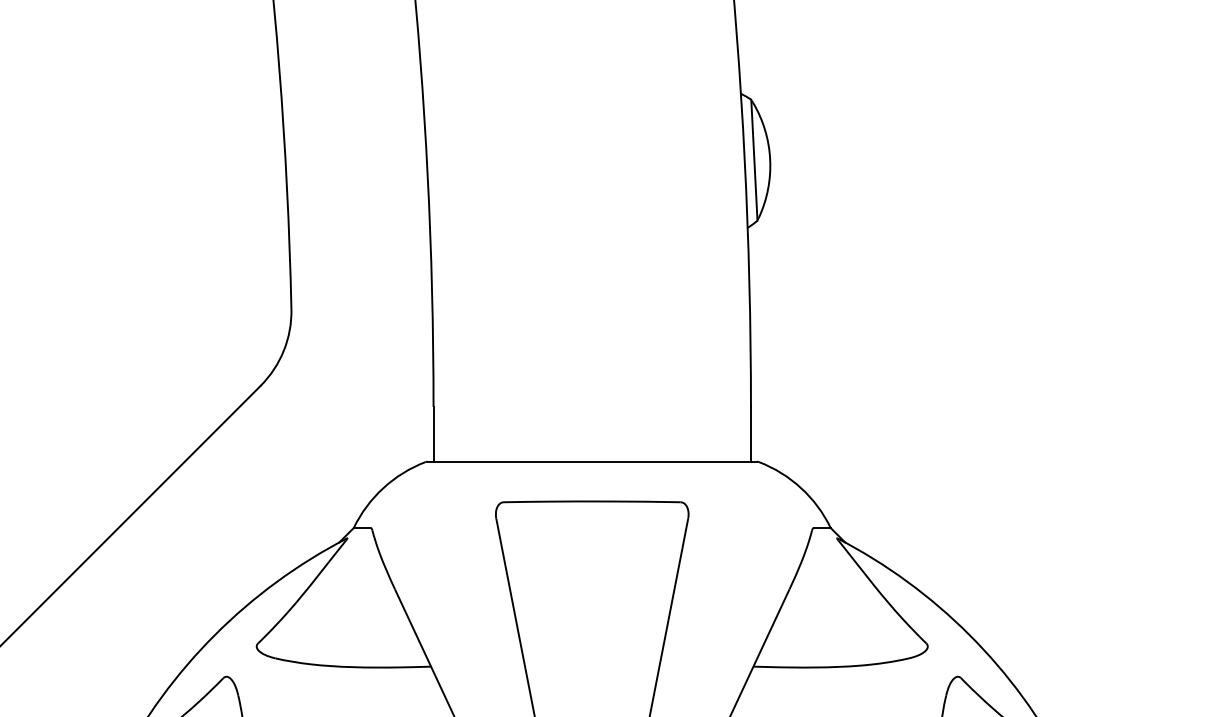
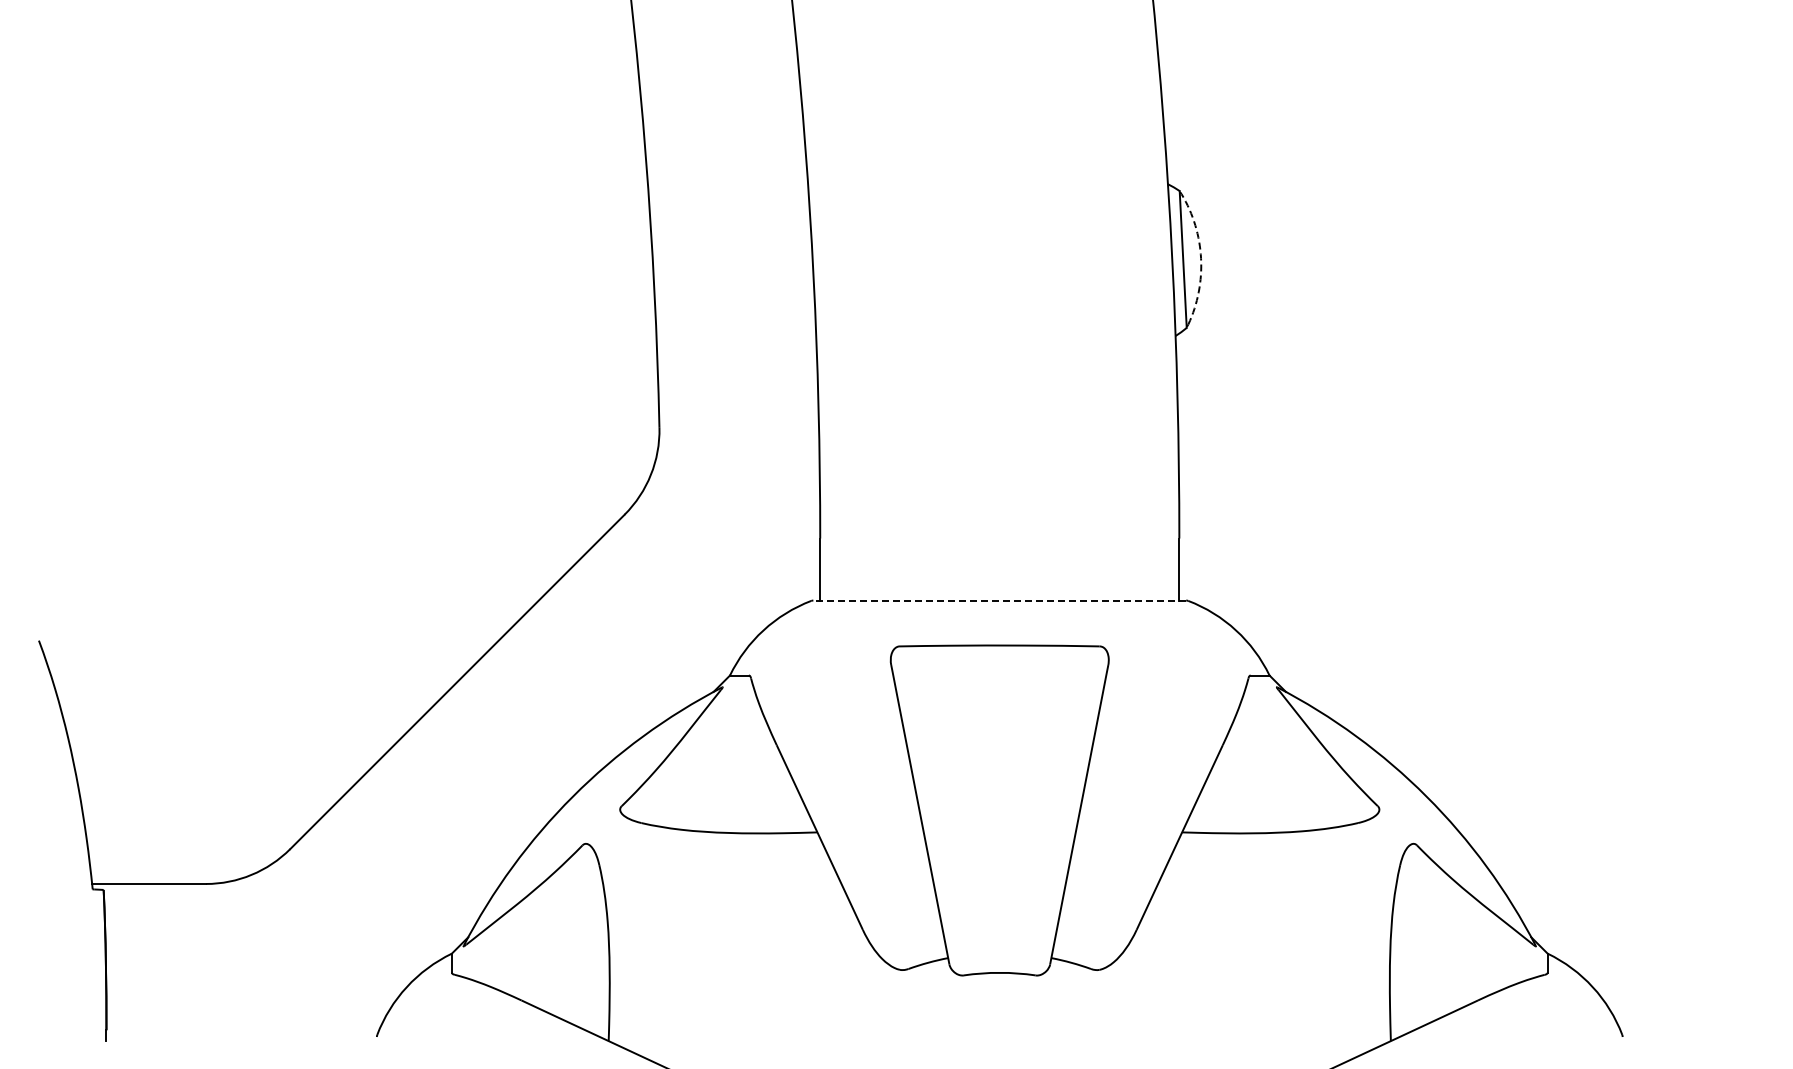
arc: (770, 159) -> (1201, 258), solid -> dashed
line: (592, 461) -> (999, 600), solid -> dashed

